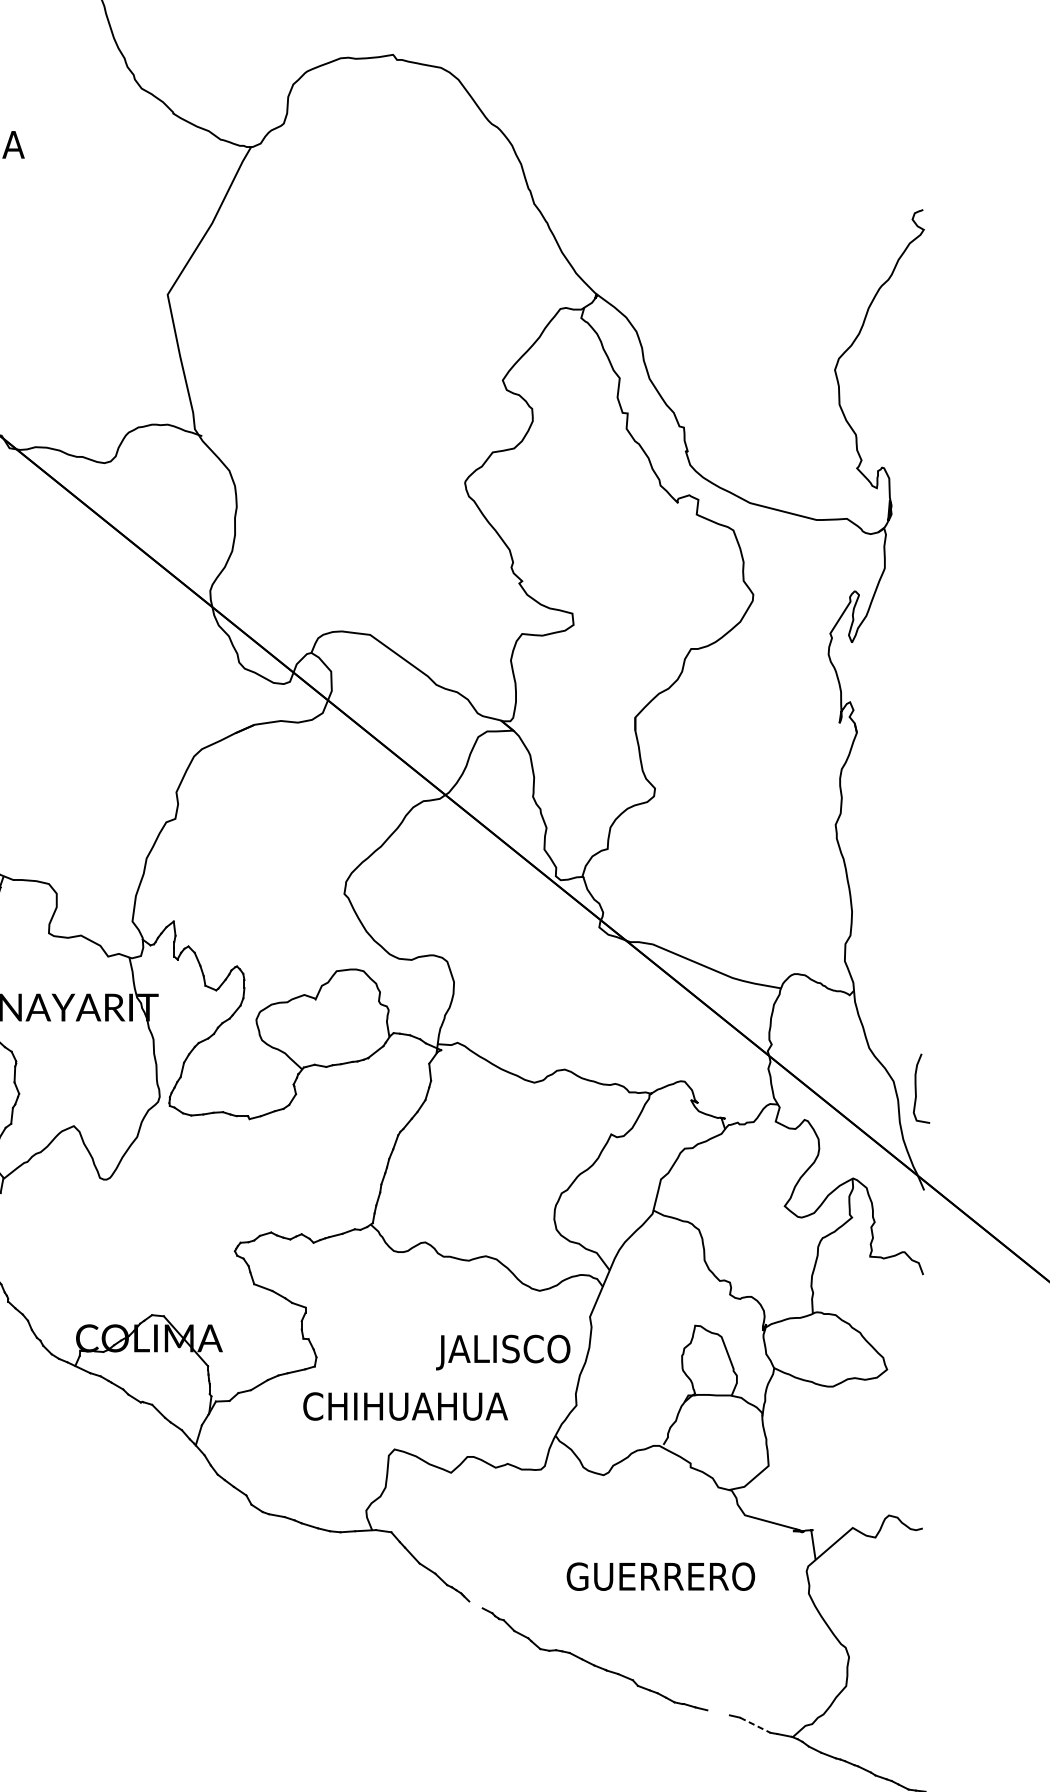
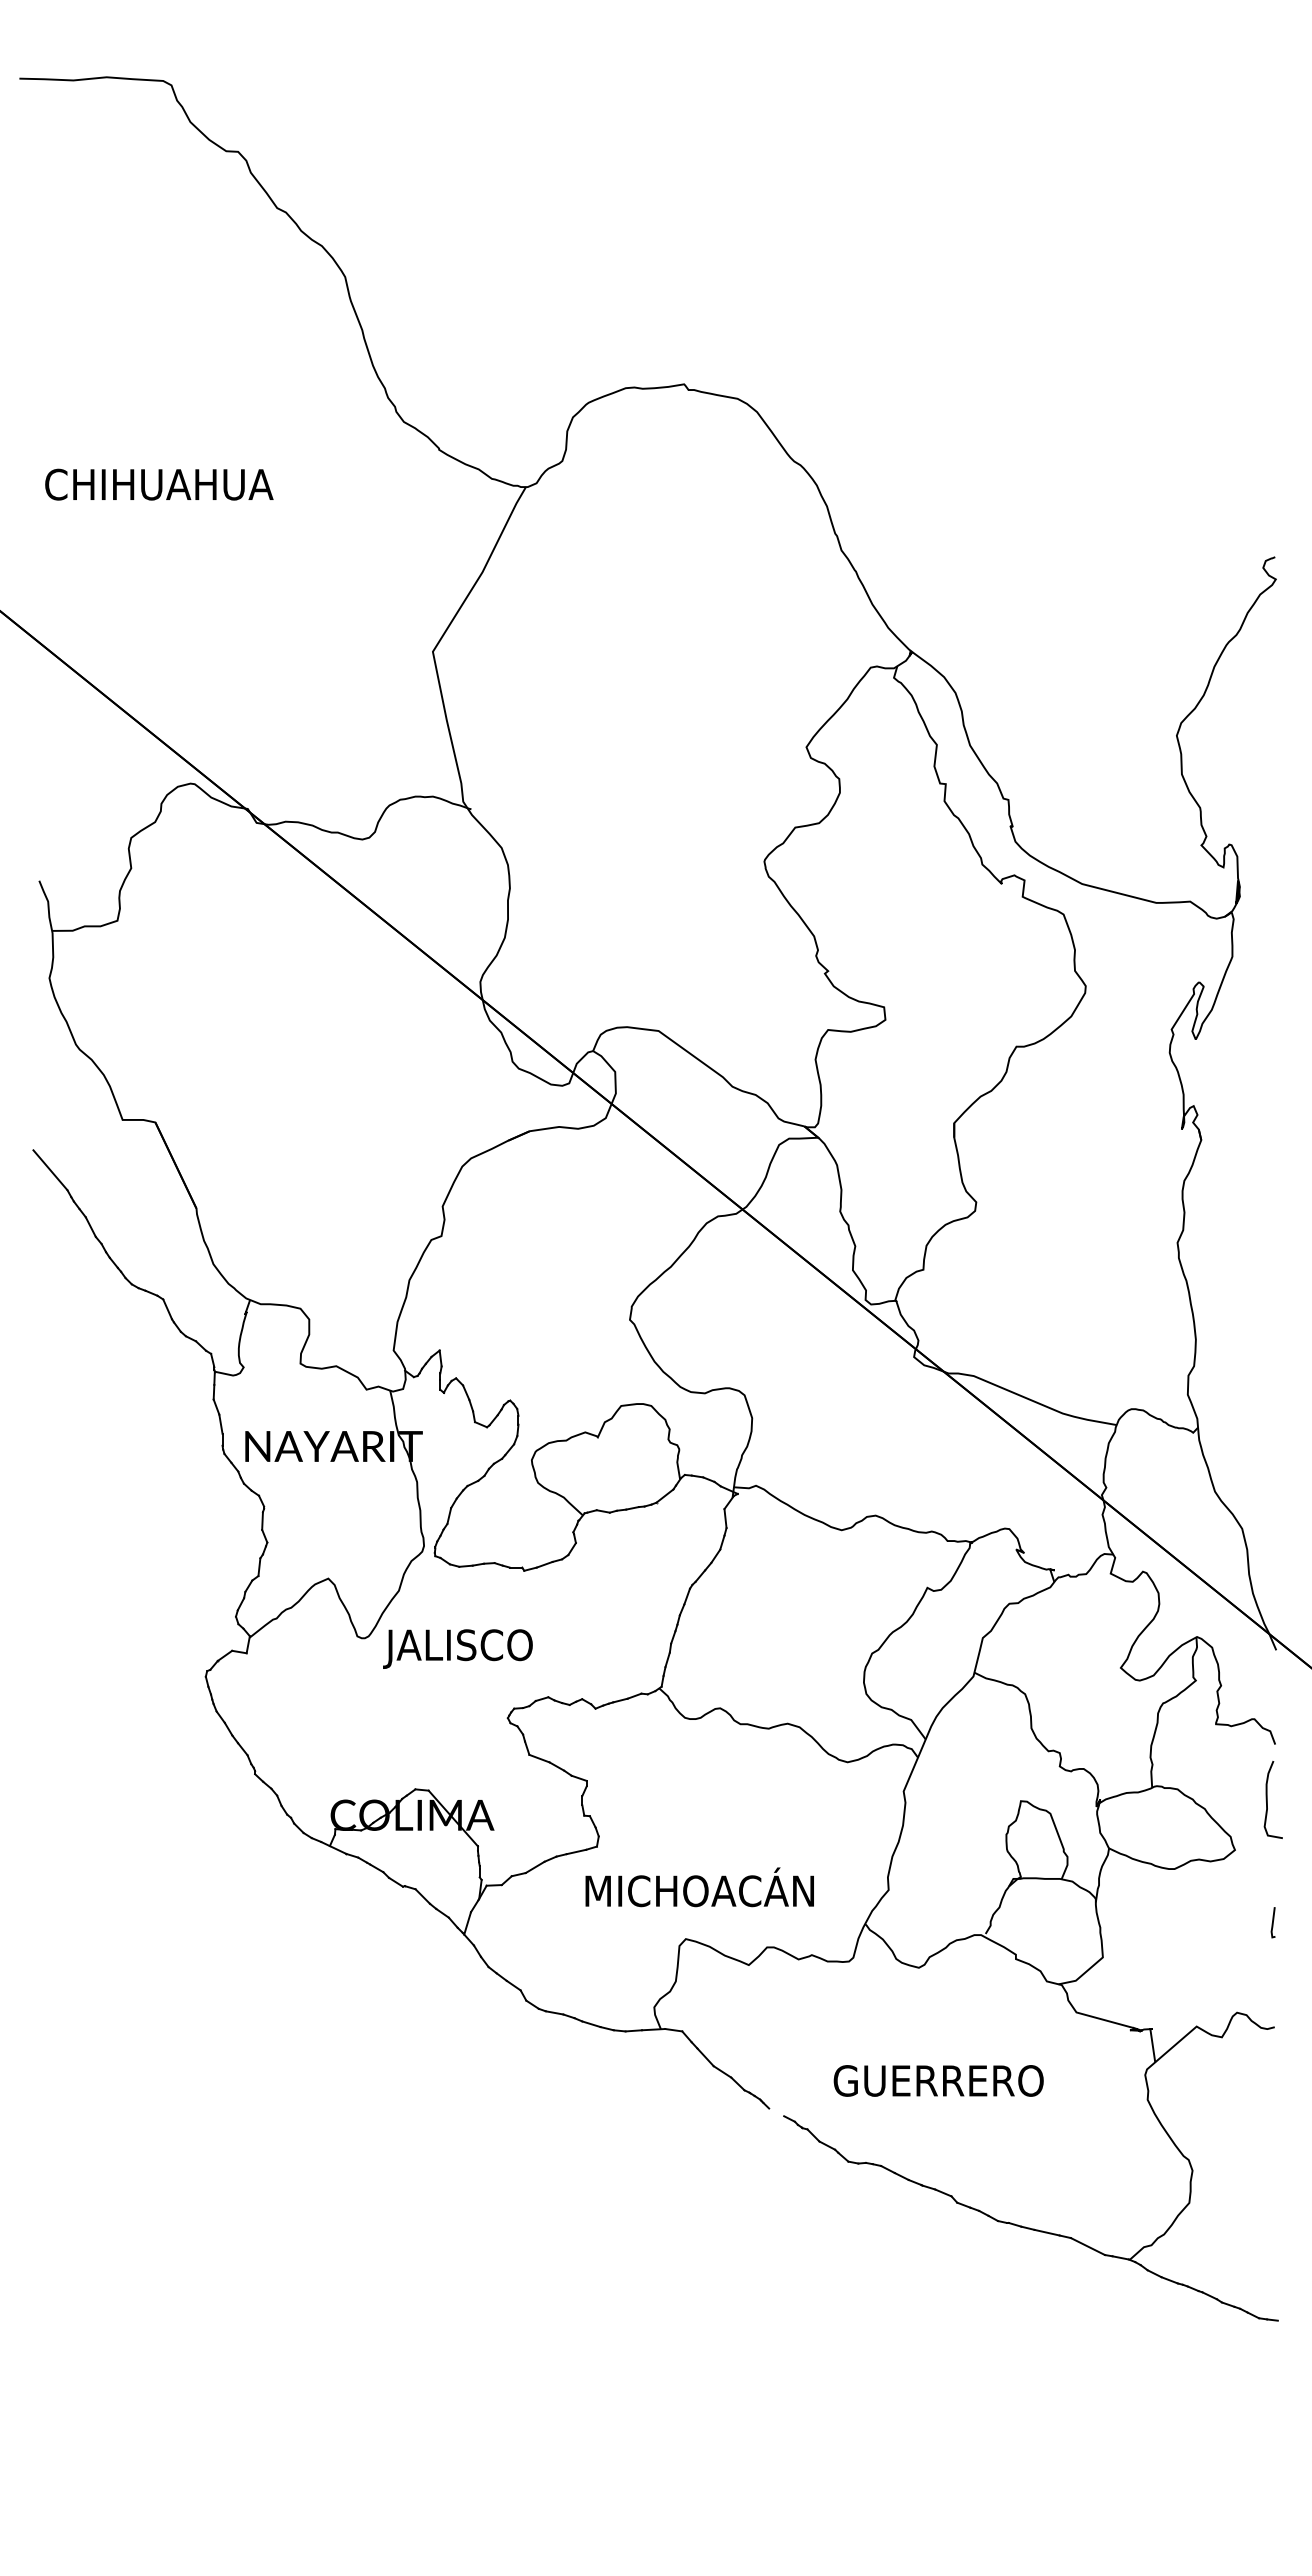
curve: (916, 1088) -> (1267, 1799), moved
text: (502, 1352) -> (457, 1648), moved
text: (405, 1403) -> (698, 1887), CHIHUAHUA -> MICHOACÁN
line: (920, 1434) -> (1272, 1922), added
text: (660, 1576) -> (938, 2080), moved
line: (718, 1712) -> (1046, 2232), added
line: (754, 1725) -> (1087, 2246), dashed -> solid

